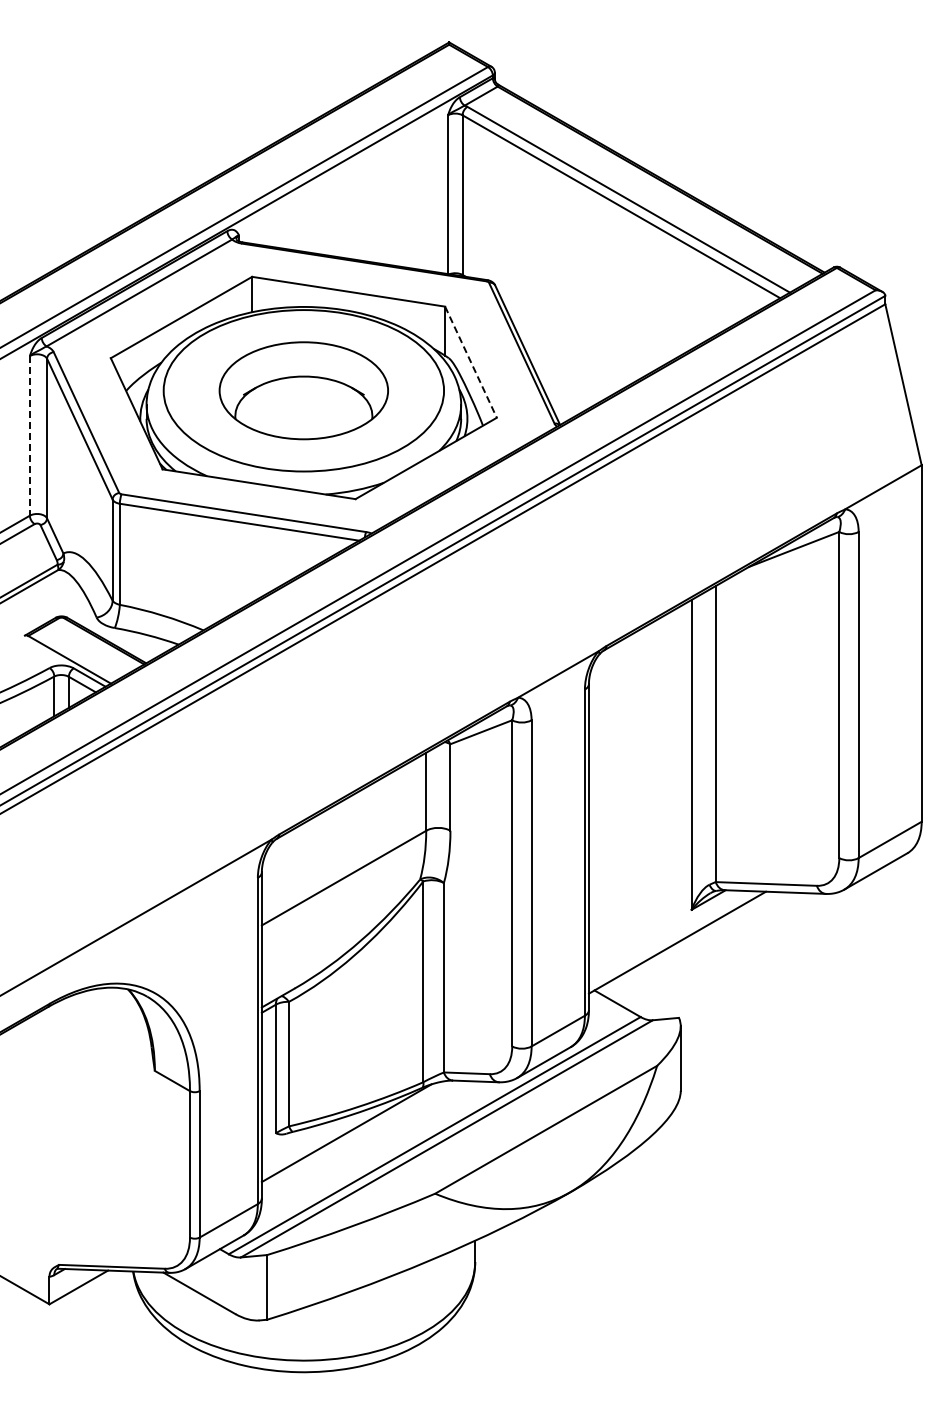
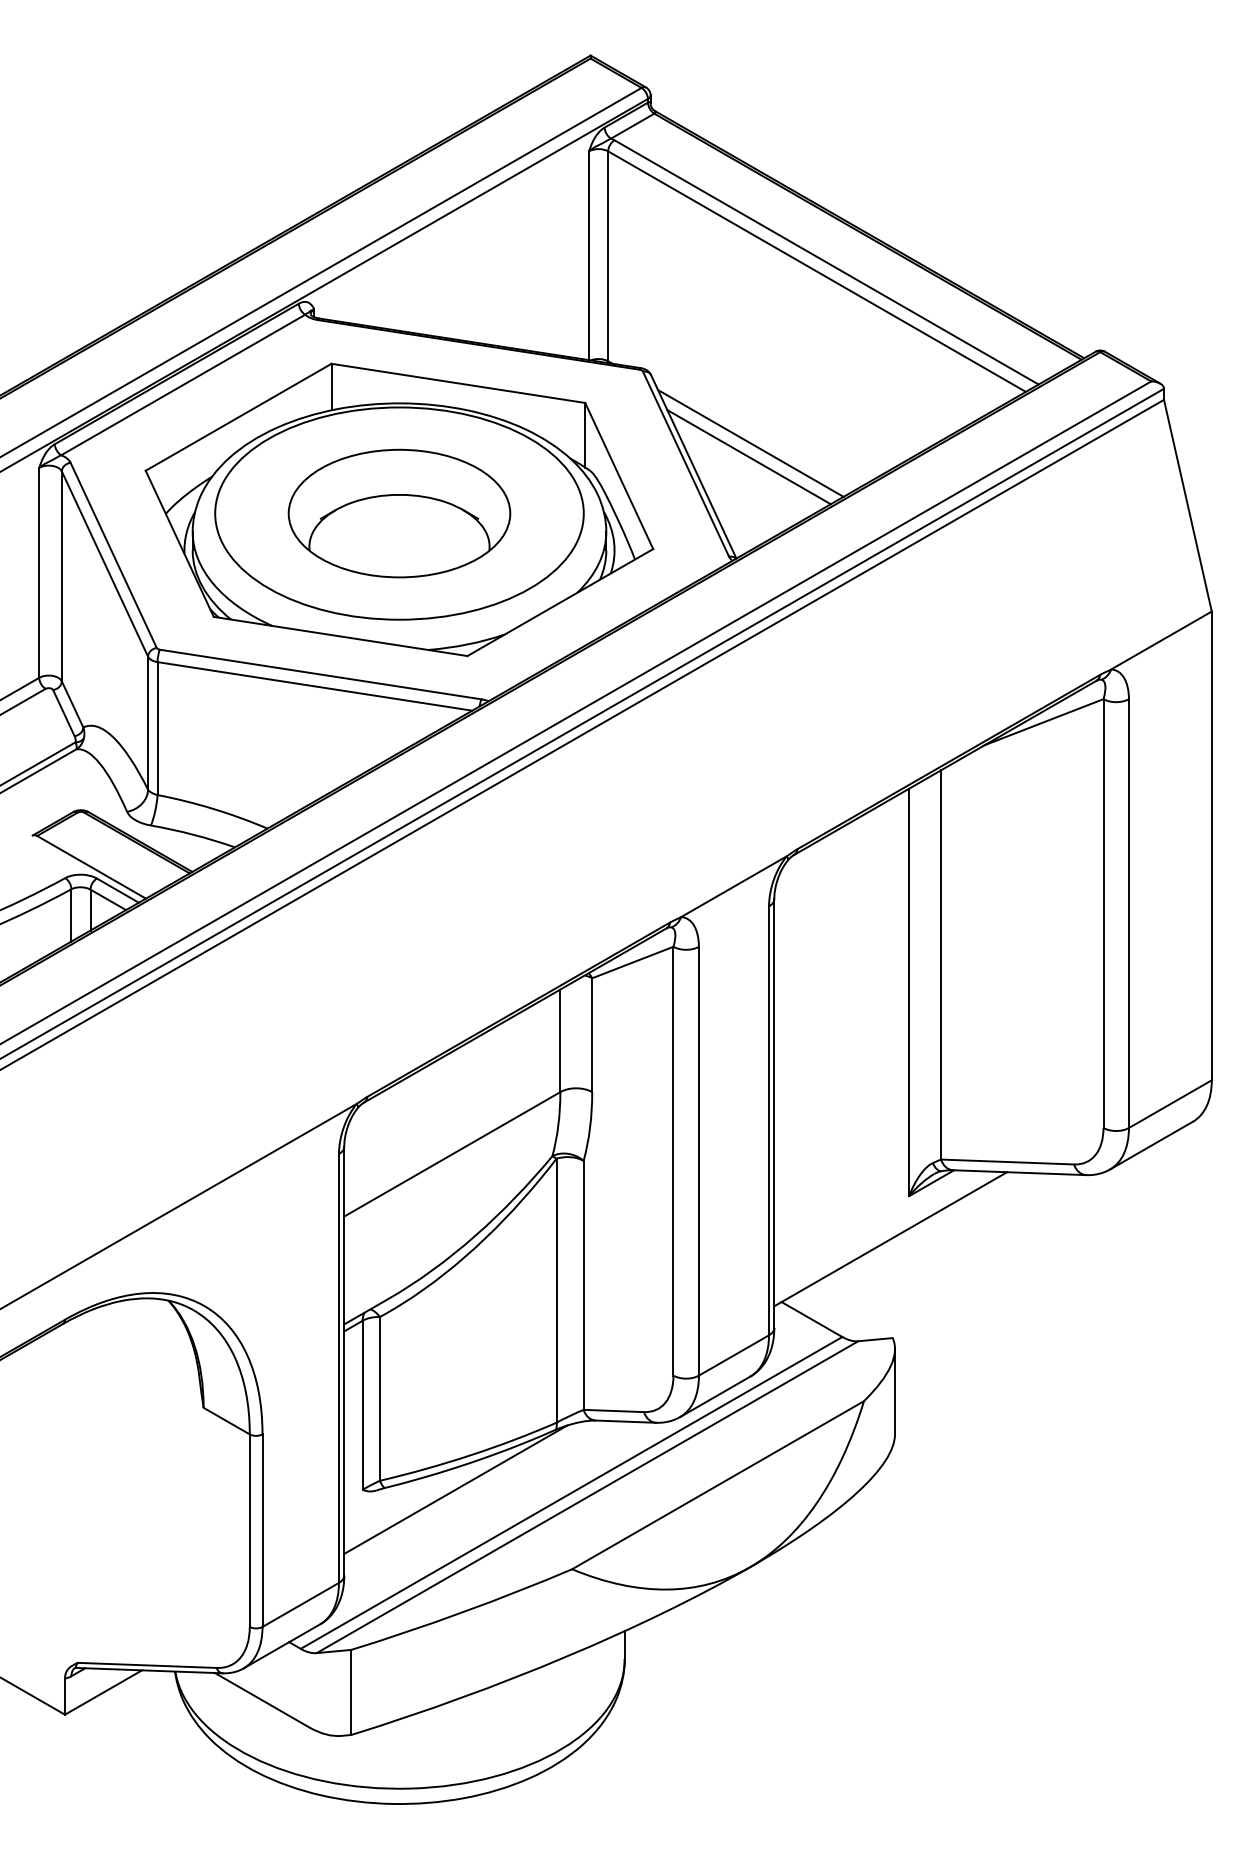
line: (570, 337) -> (750, 443), added
line: (569, 347) -> (748, 456), added
line: (471, 362) -> (619, 476), dashed -> solid
line: (29, 435) -> (38, 572), dashed -> solid

